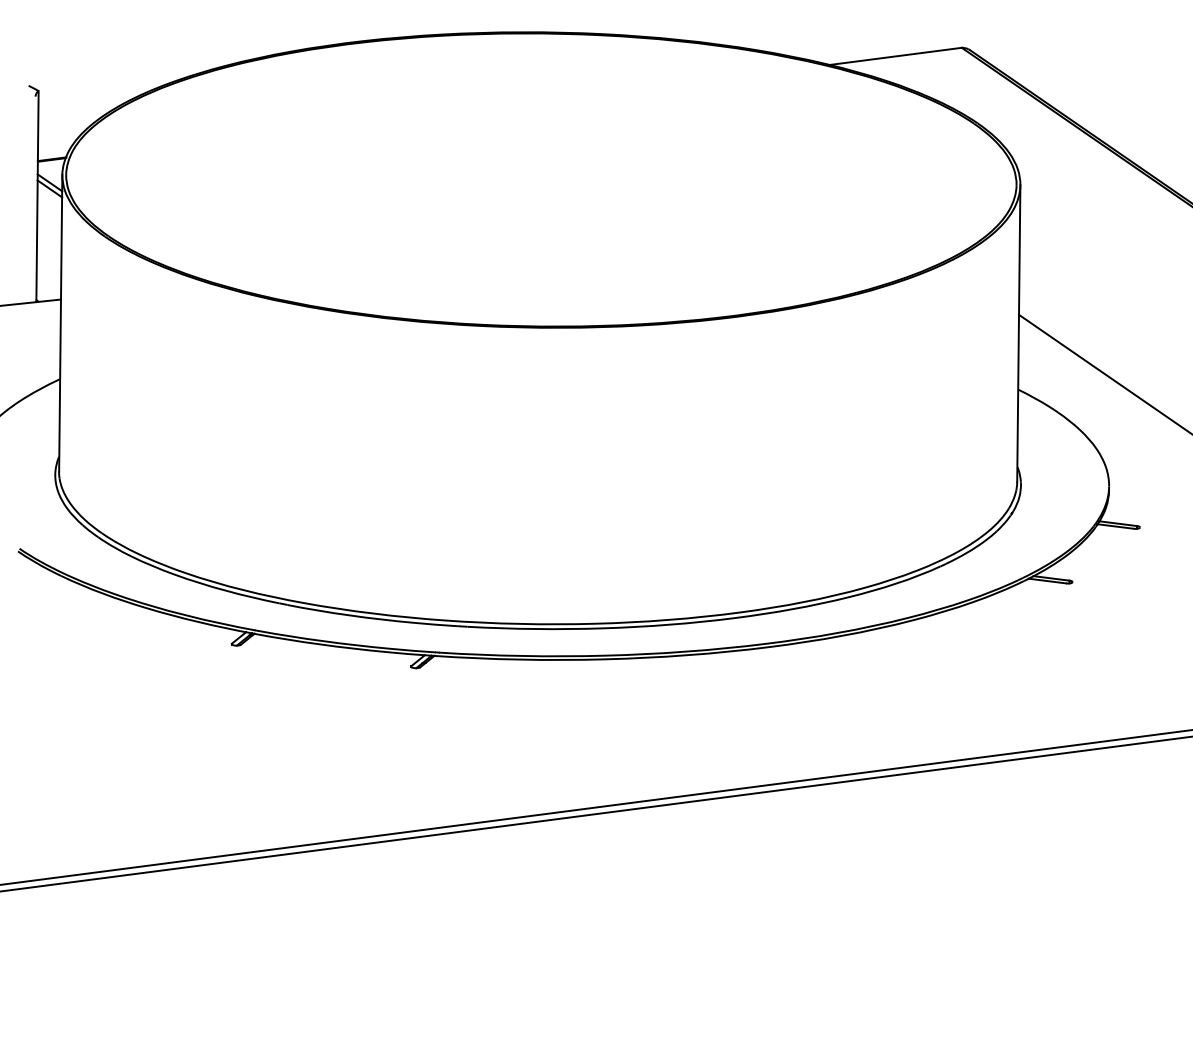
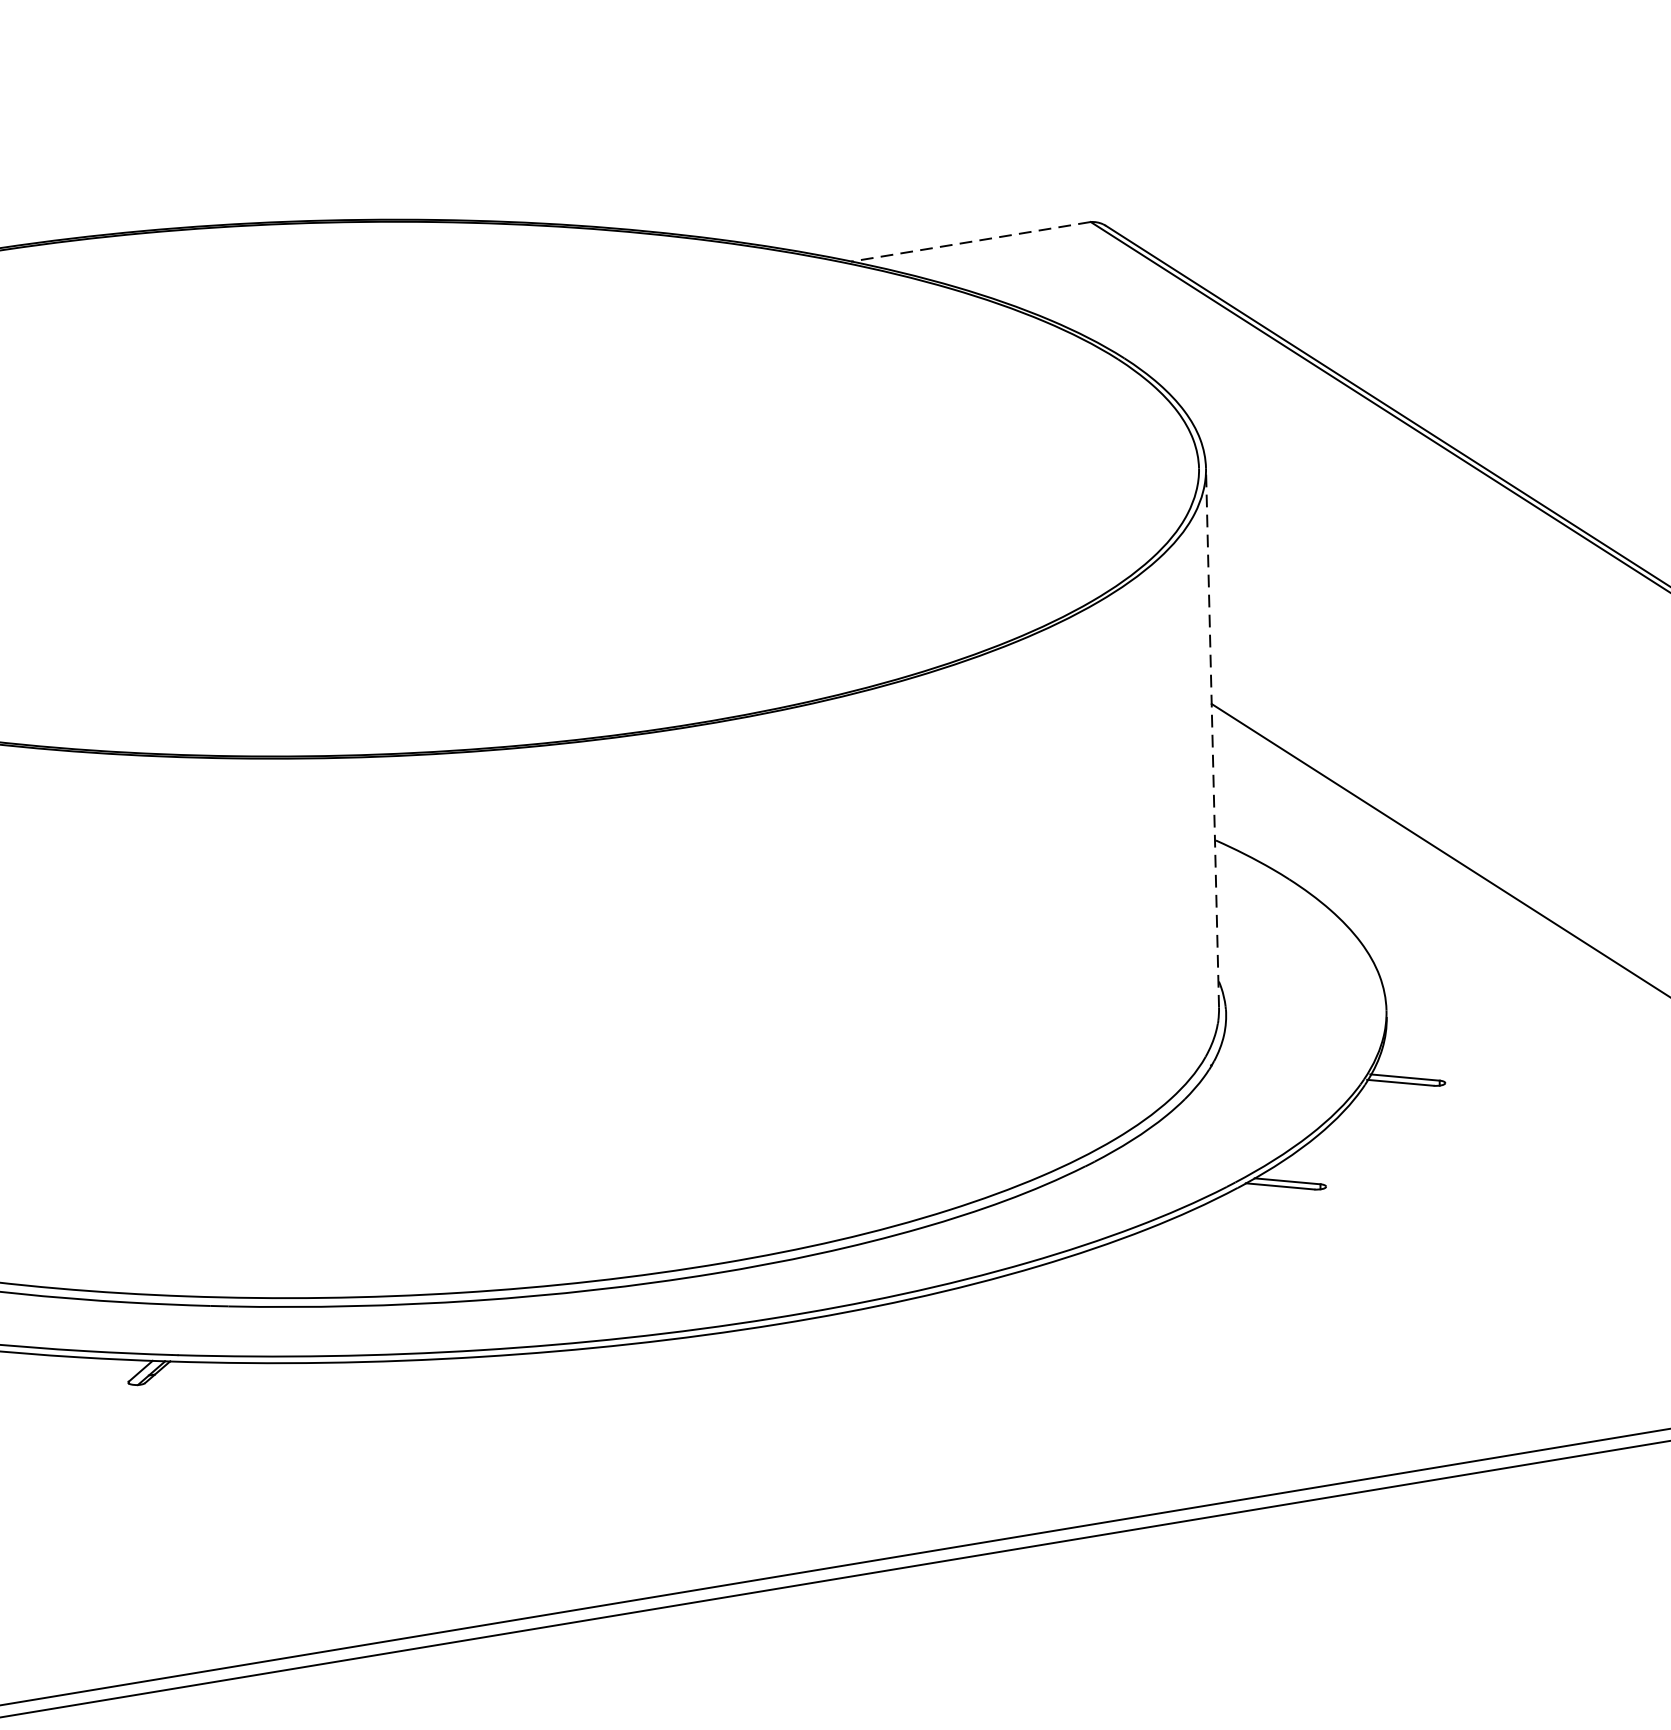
line: (895, 56) -> (970, 241), solid -> dashed
line: (1018, 332) -> (1211, 736), solid -> dashed

